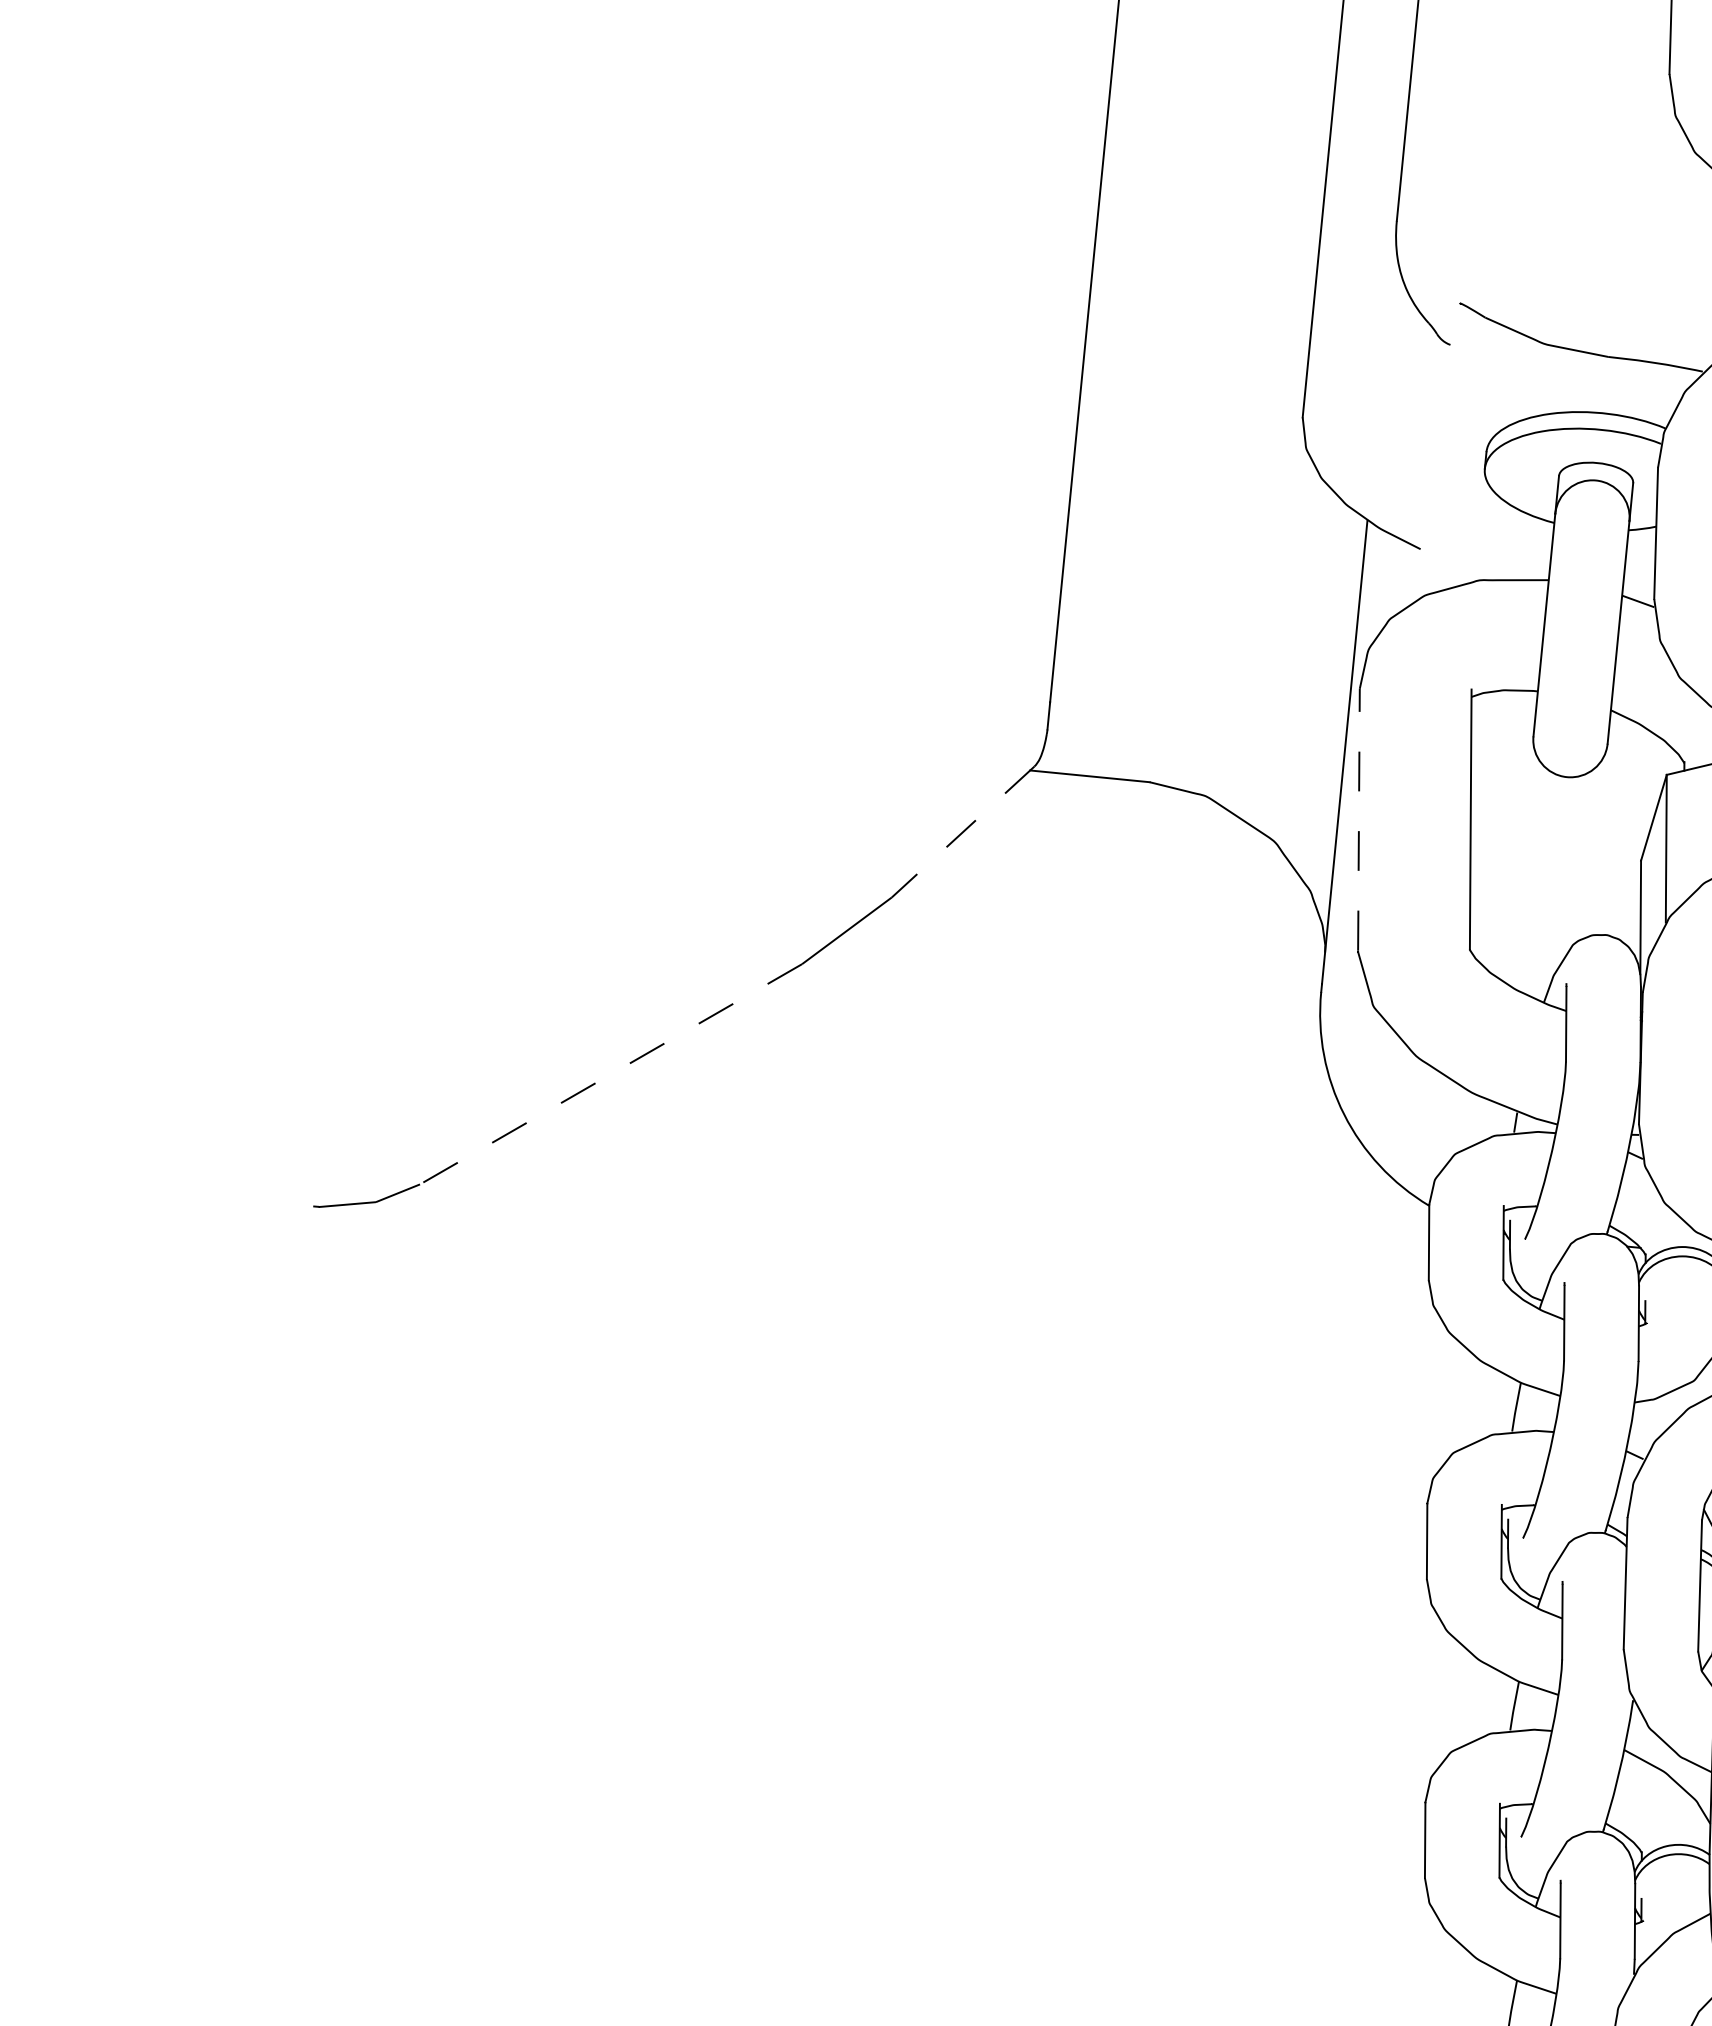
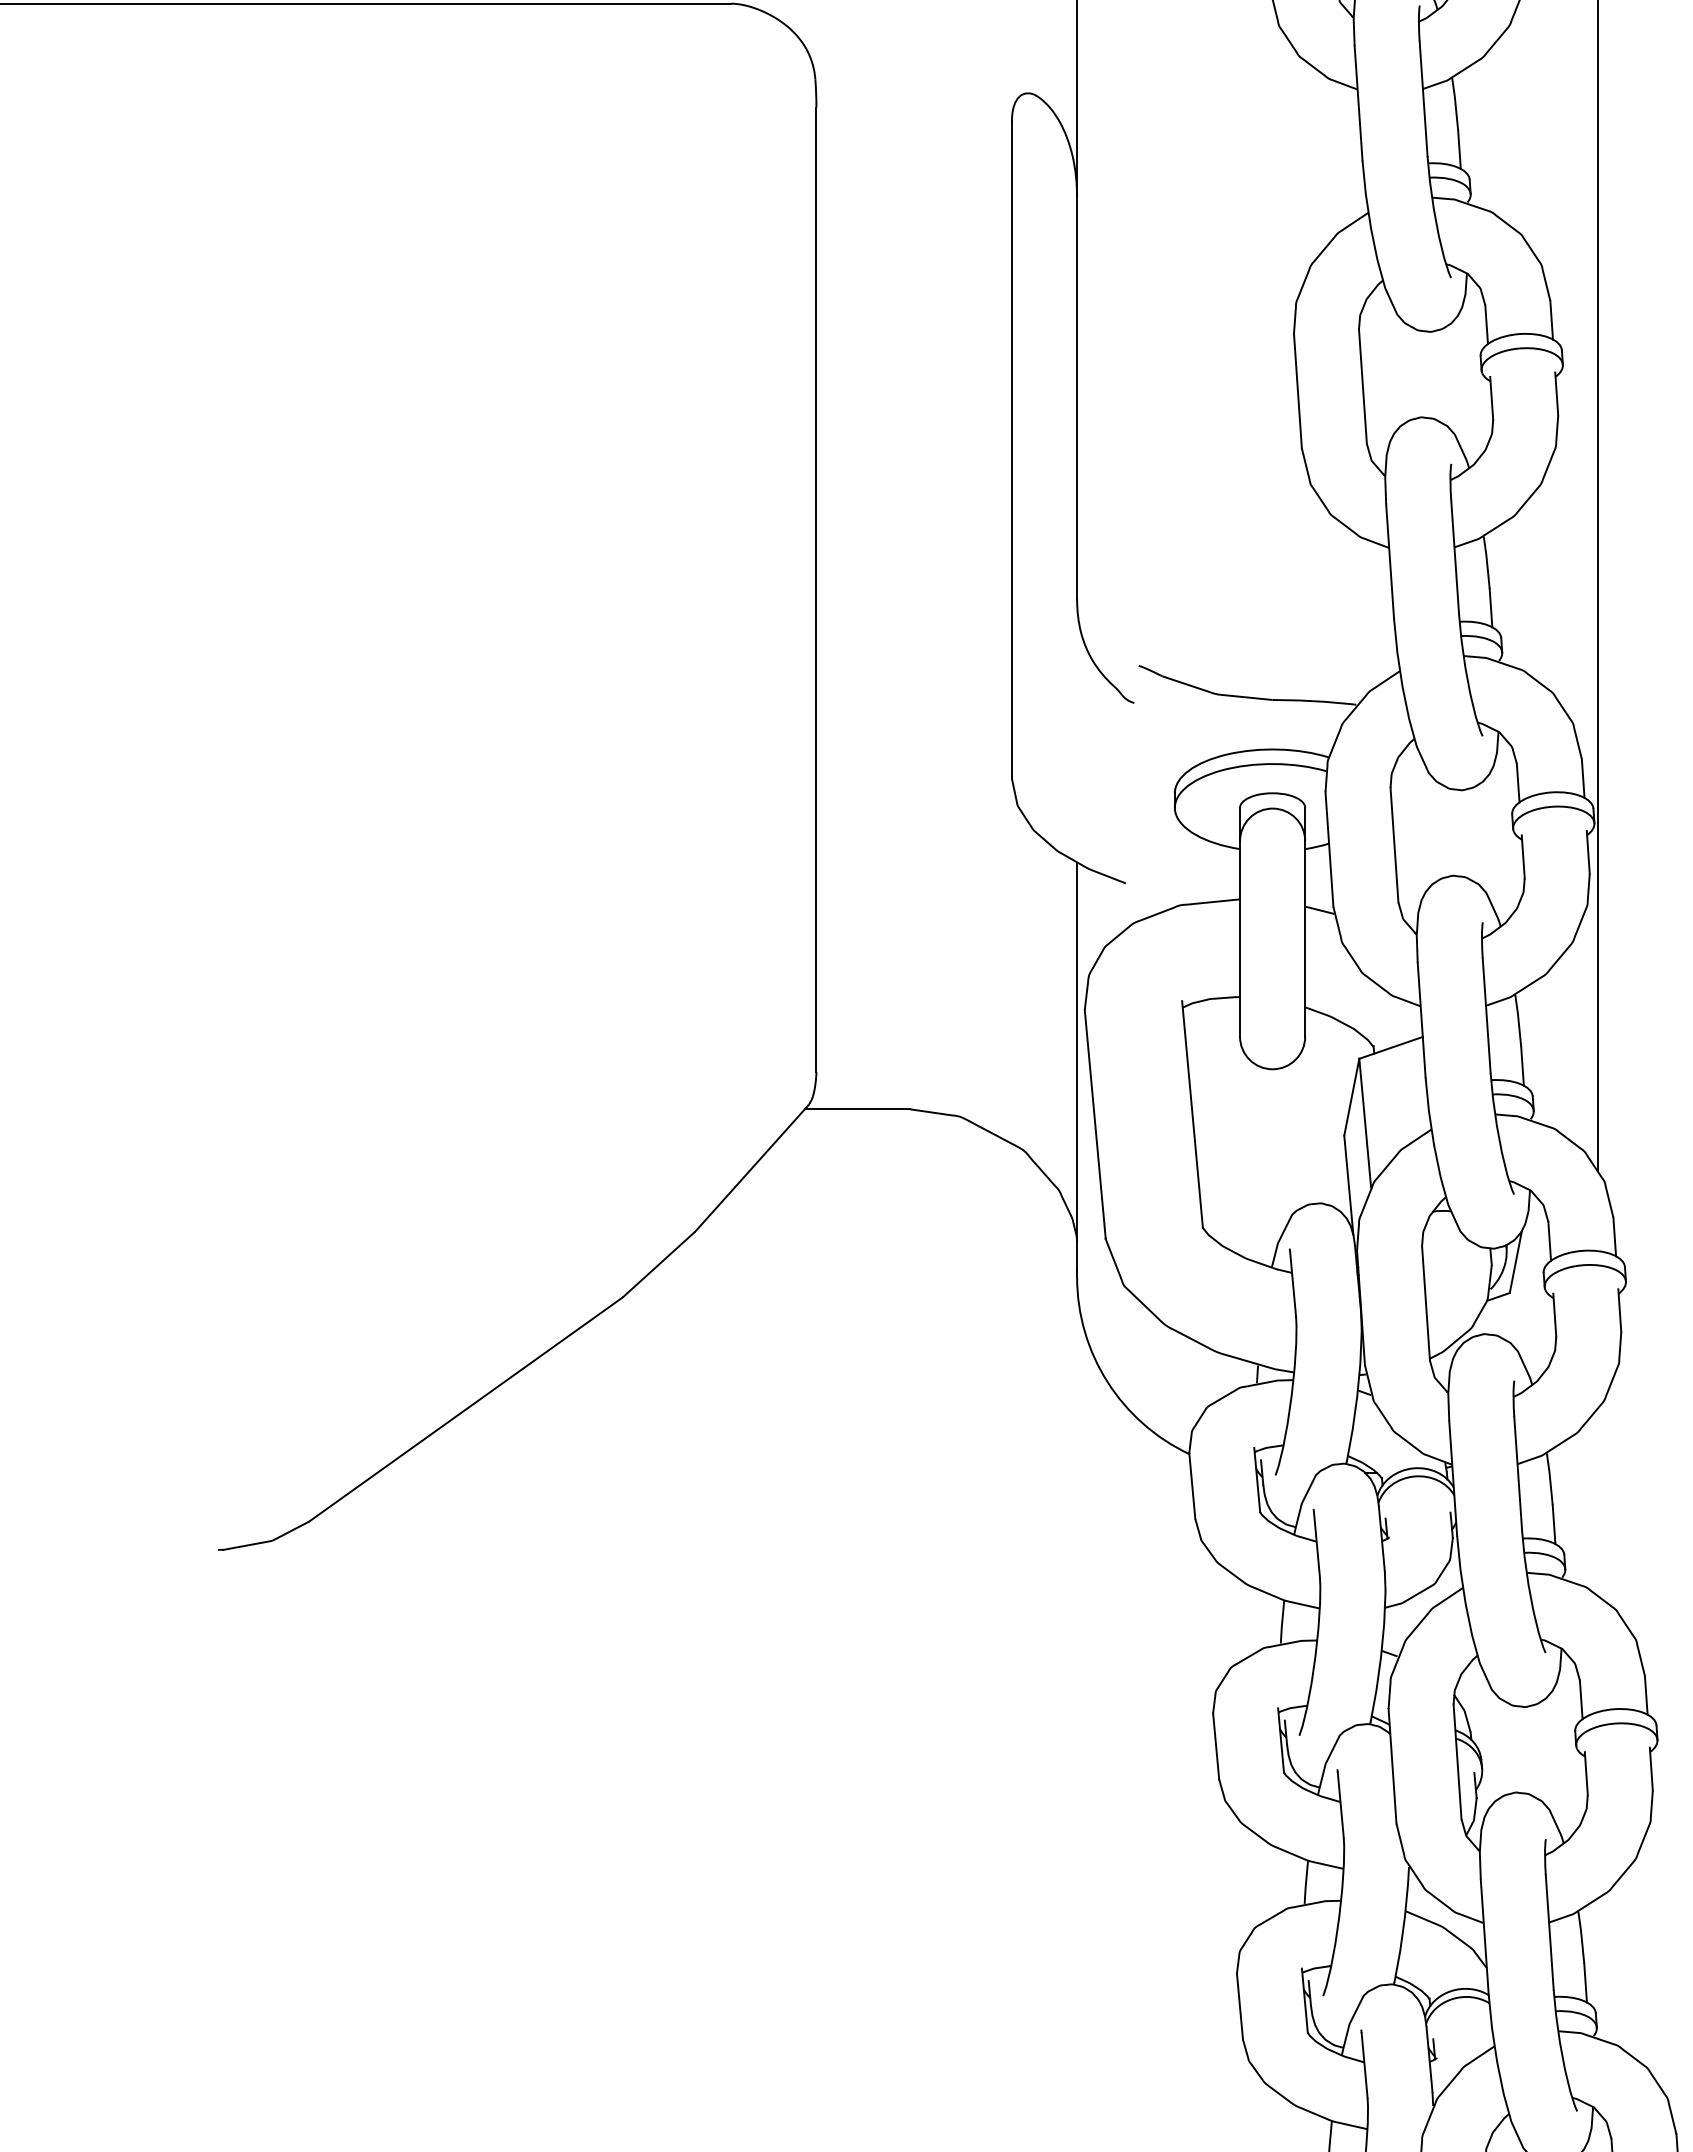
line: (1359, 819) -> (1095, 1123), dashed -> solid
line: (962, 831) -> (751, 1168), dashed -> solid
line: (610, 1074) -> (465, 1409), dashed -> solid

